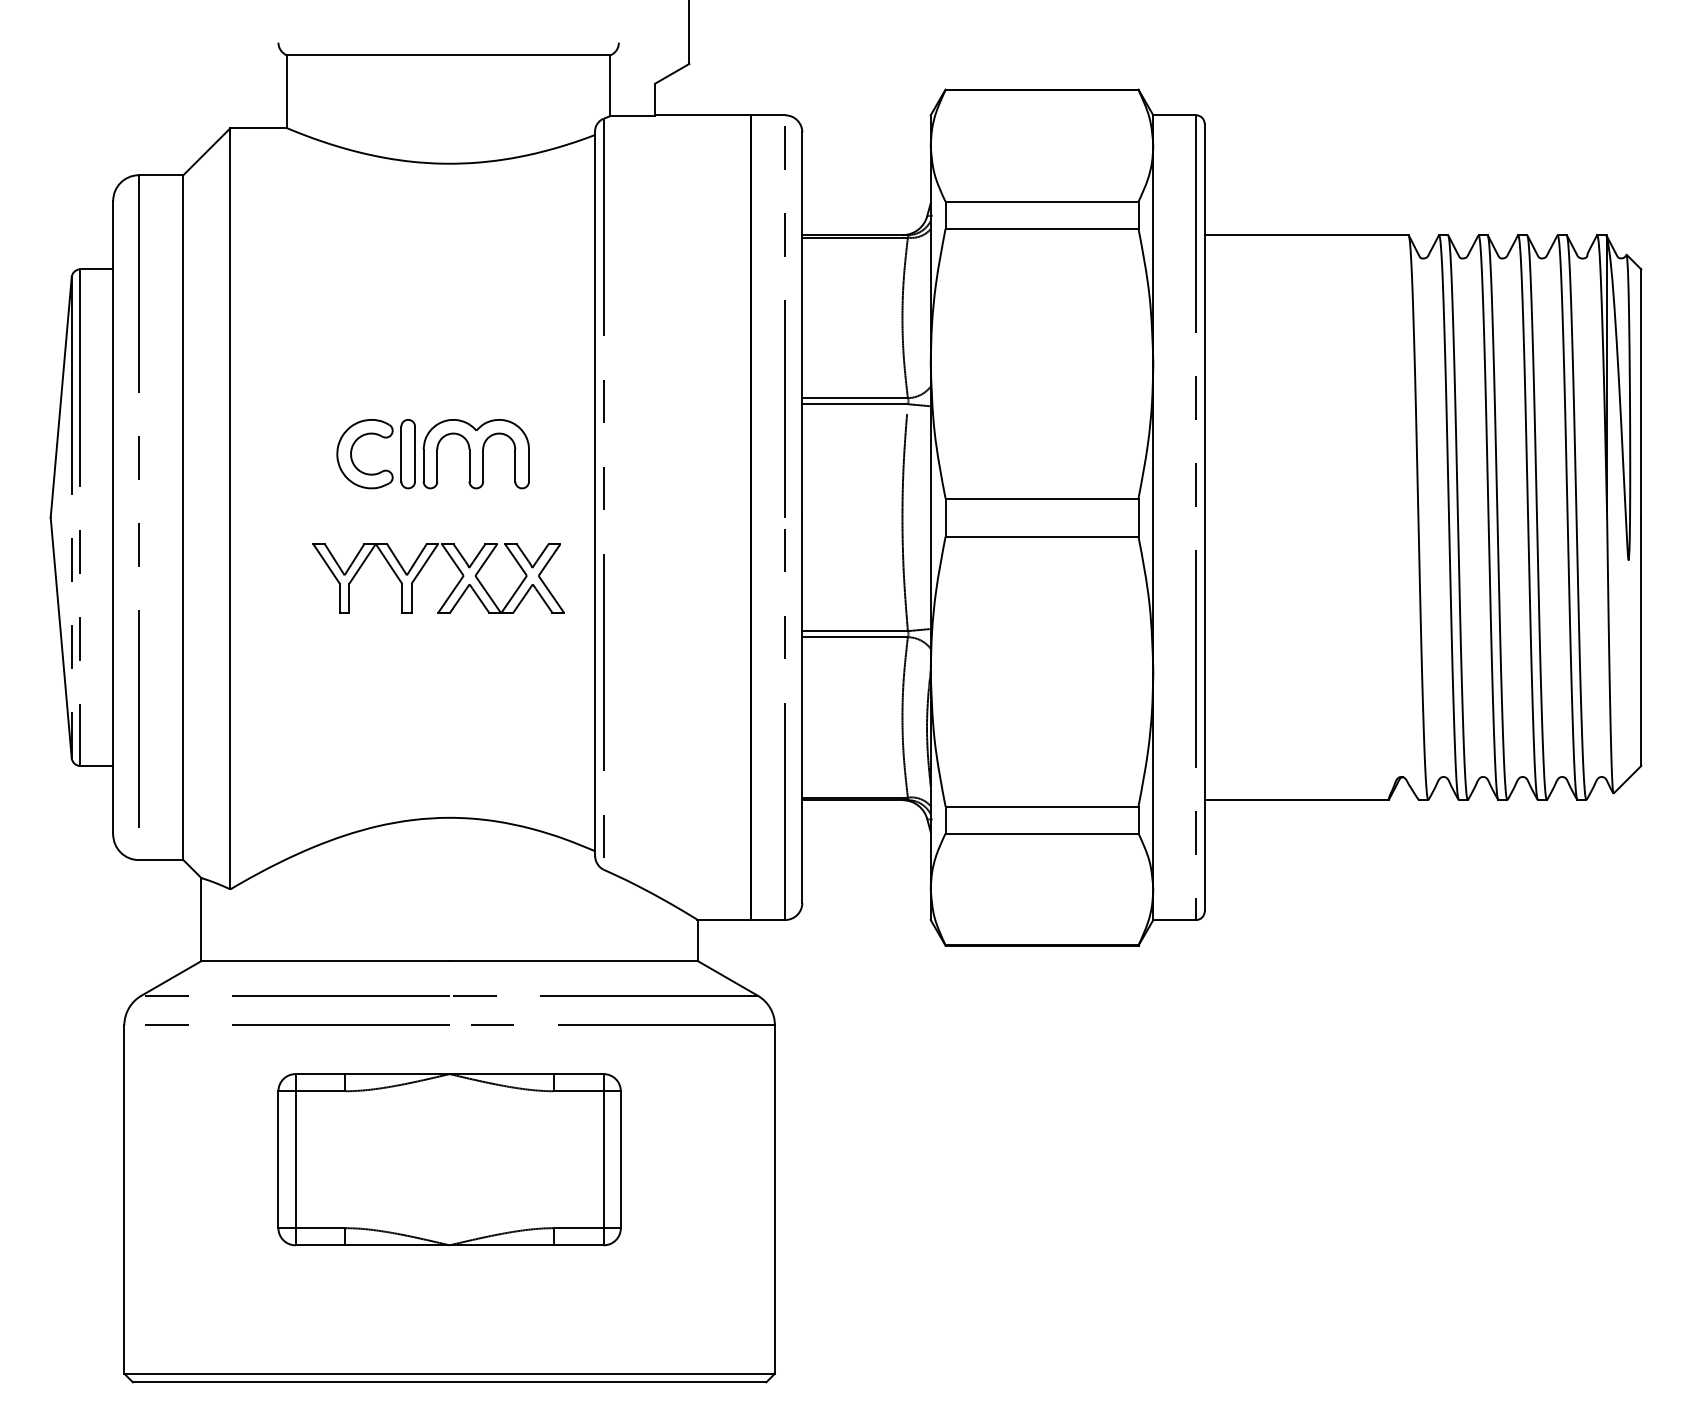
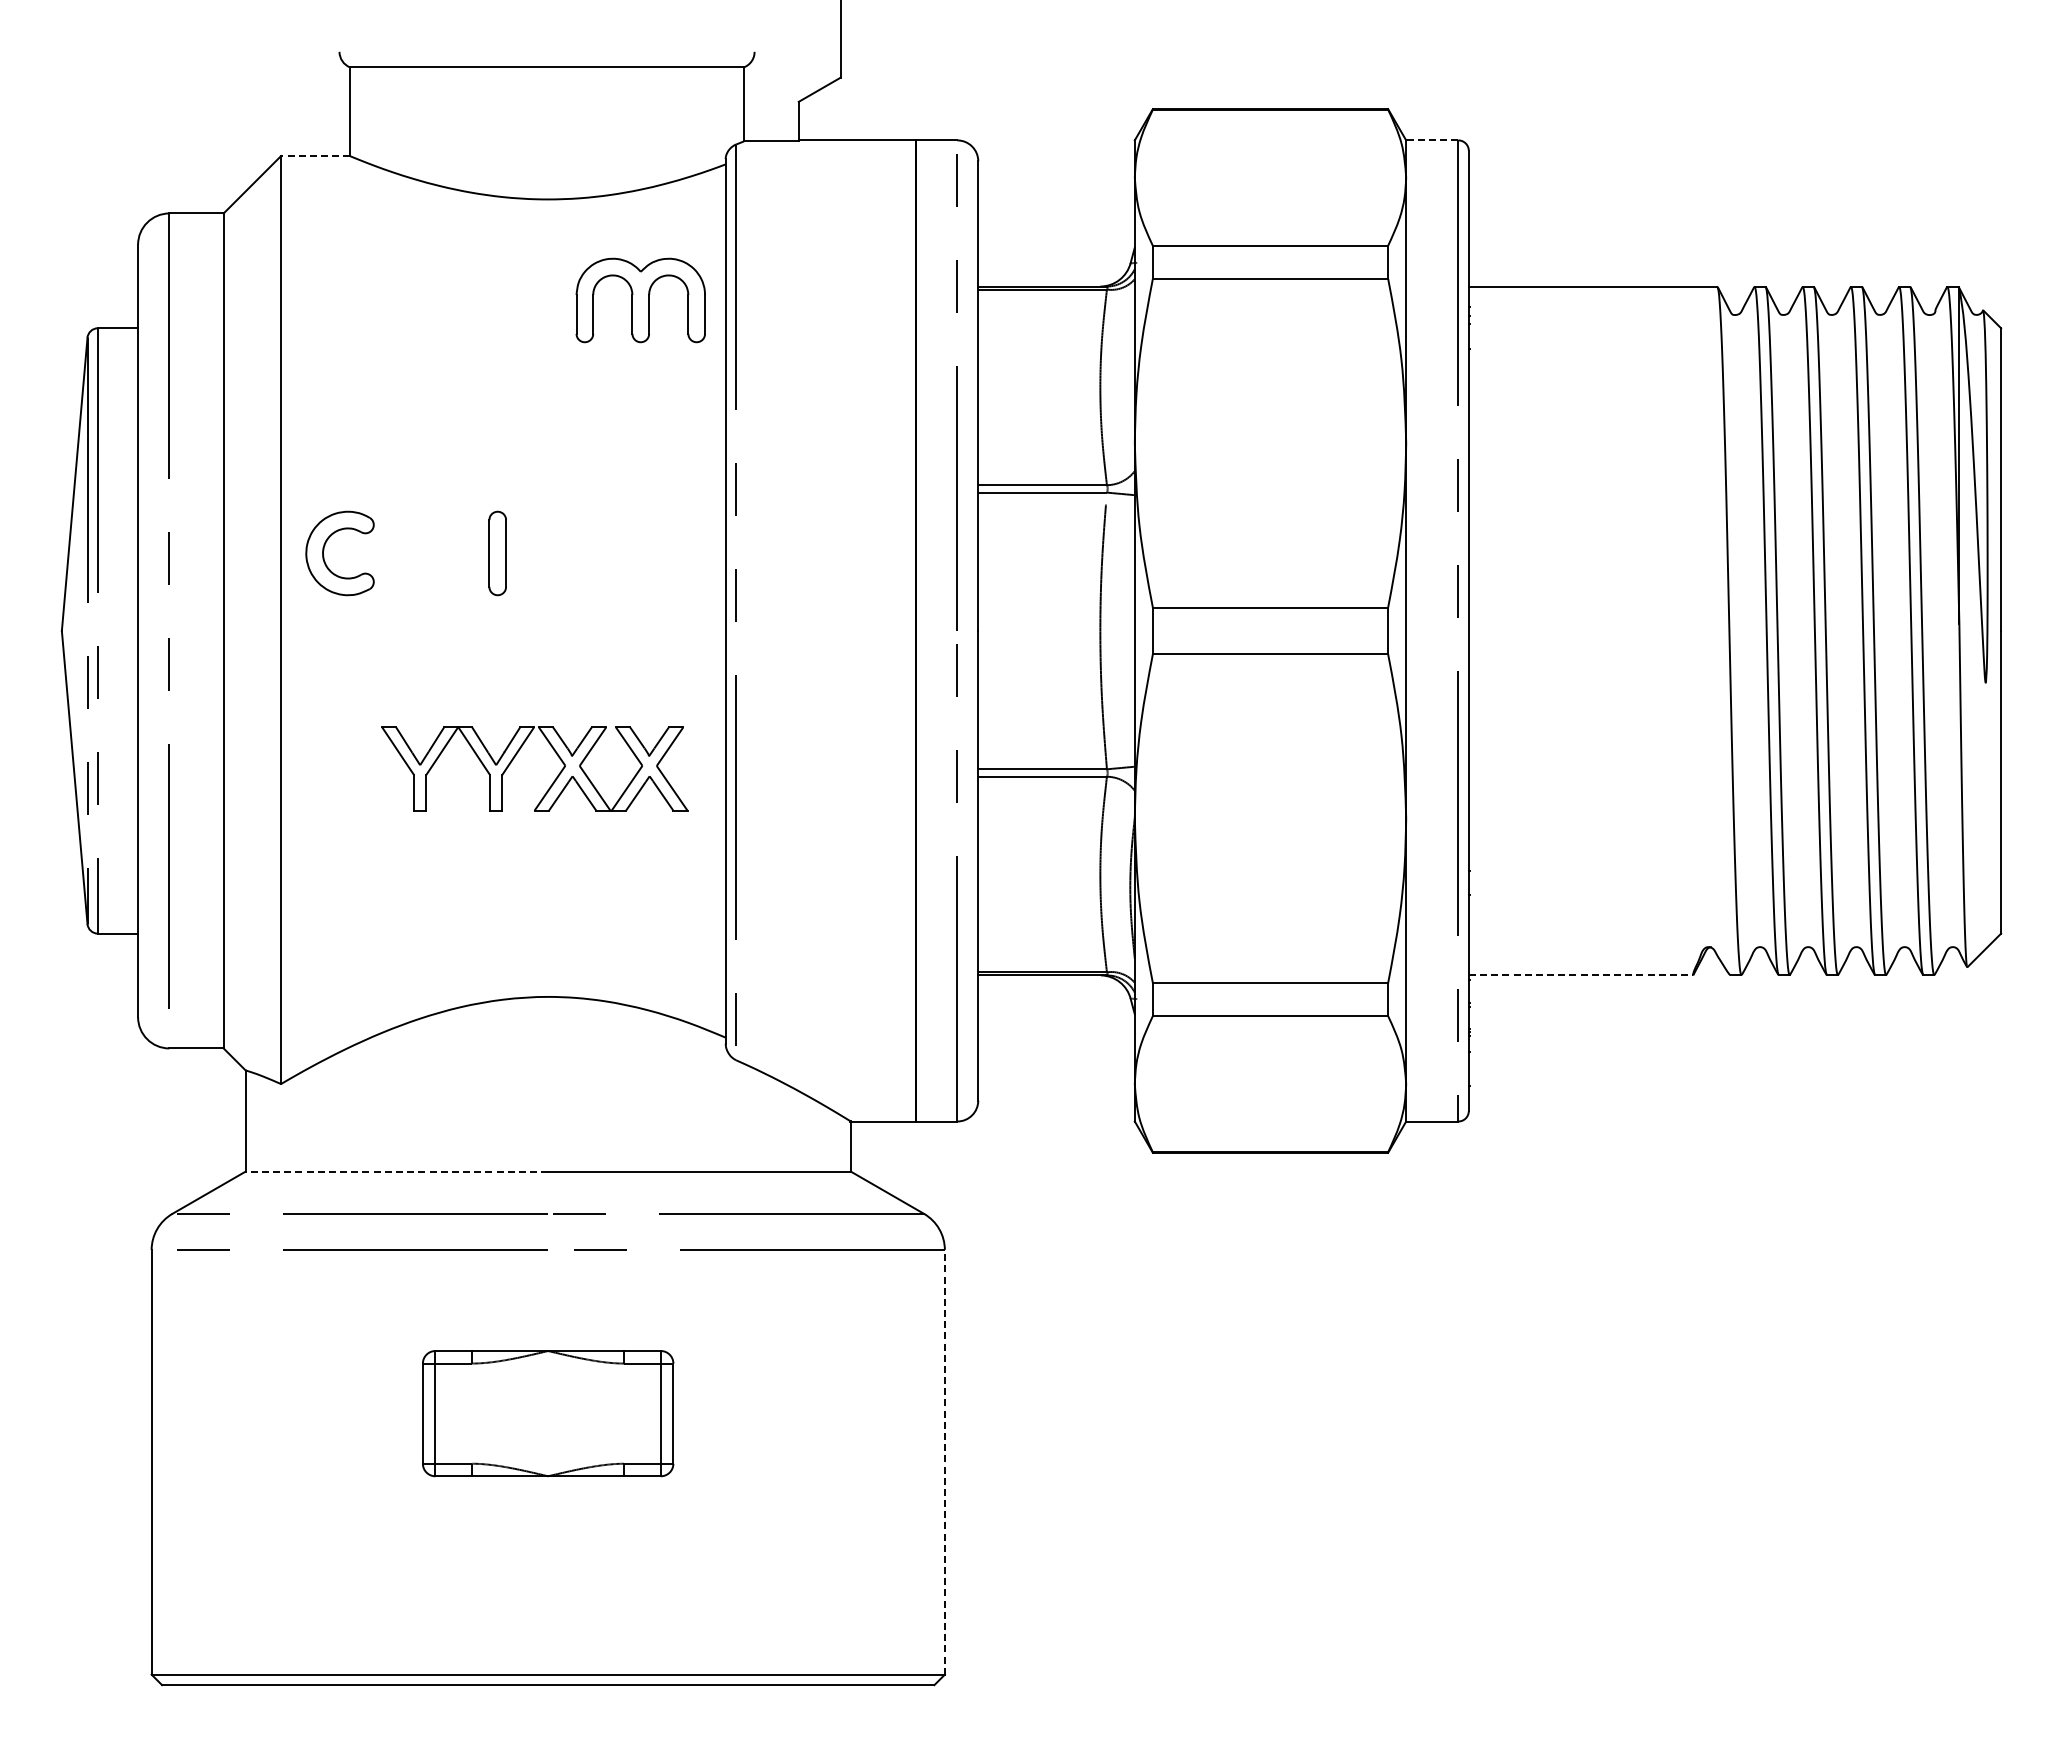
line: (1174, 115) -> (1431, 140), solid -> dashed
line: (258, 128) -> (315, 156), solid -> dashed
part: (352, 451) -> (324, 550), moved
part: (476, 454) -> (640, 300), moved
part: (422, 568) -> (515, 757), moved
line: (1297, 800) -> (1581, 975), solid -> dashed
line: (325, 961) -> (396, 1171), solid -> dashed
part: (449, 1159) -> (547, 1413), size x0.6
line: (774, 1198) -> (944, 1461), solid -> dashed

